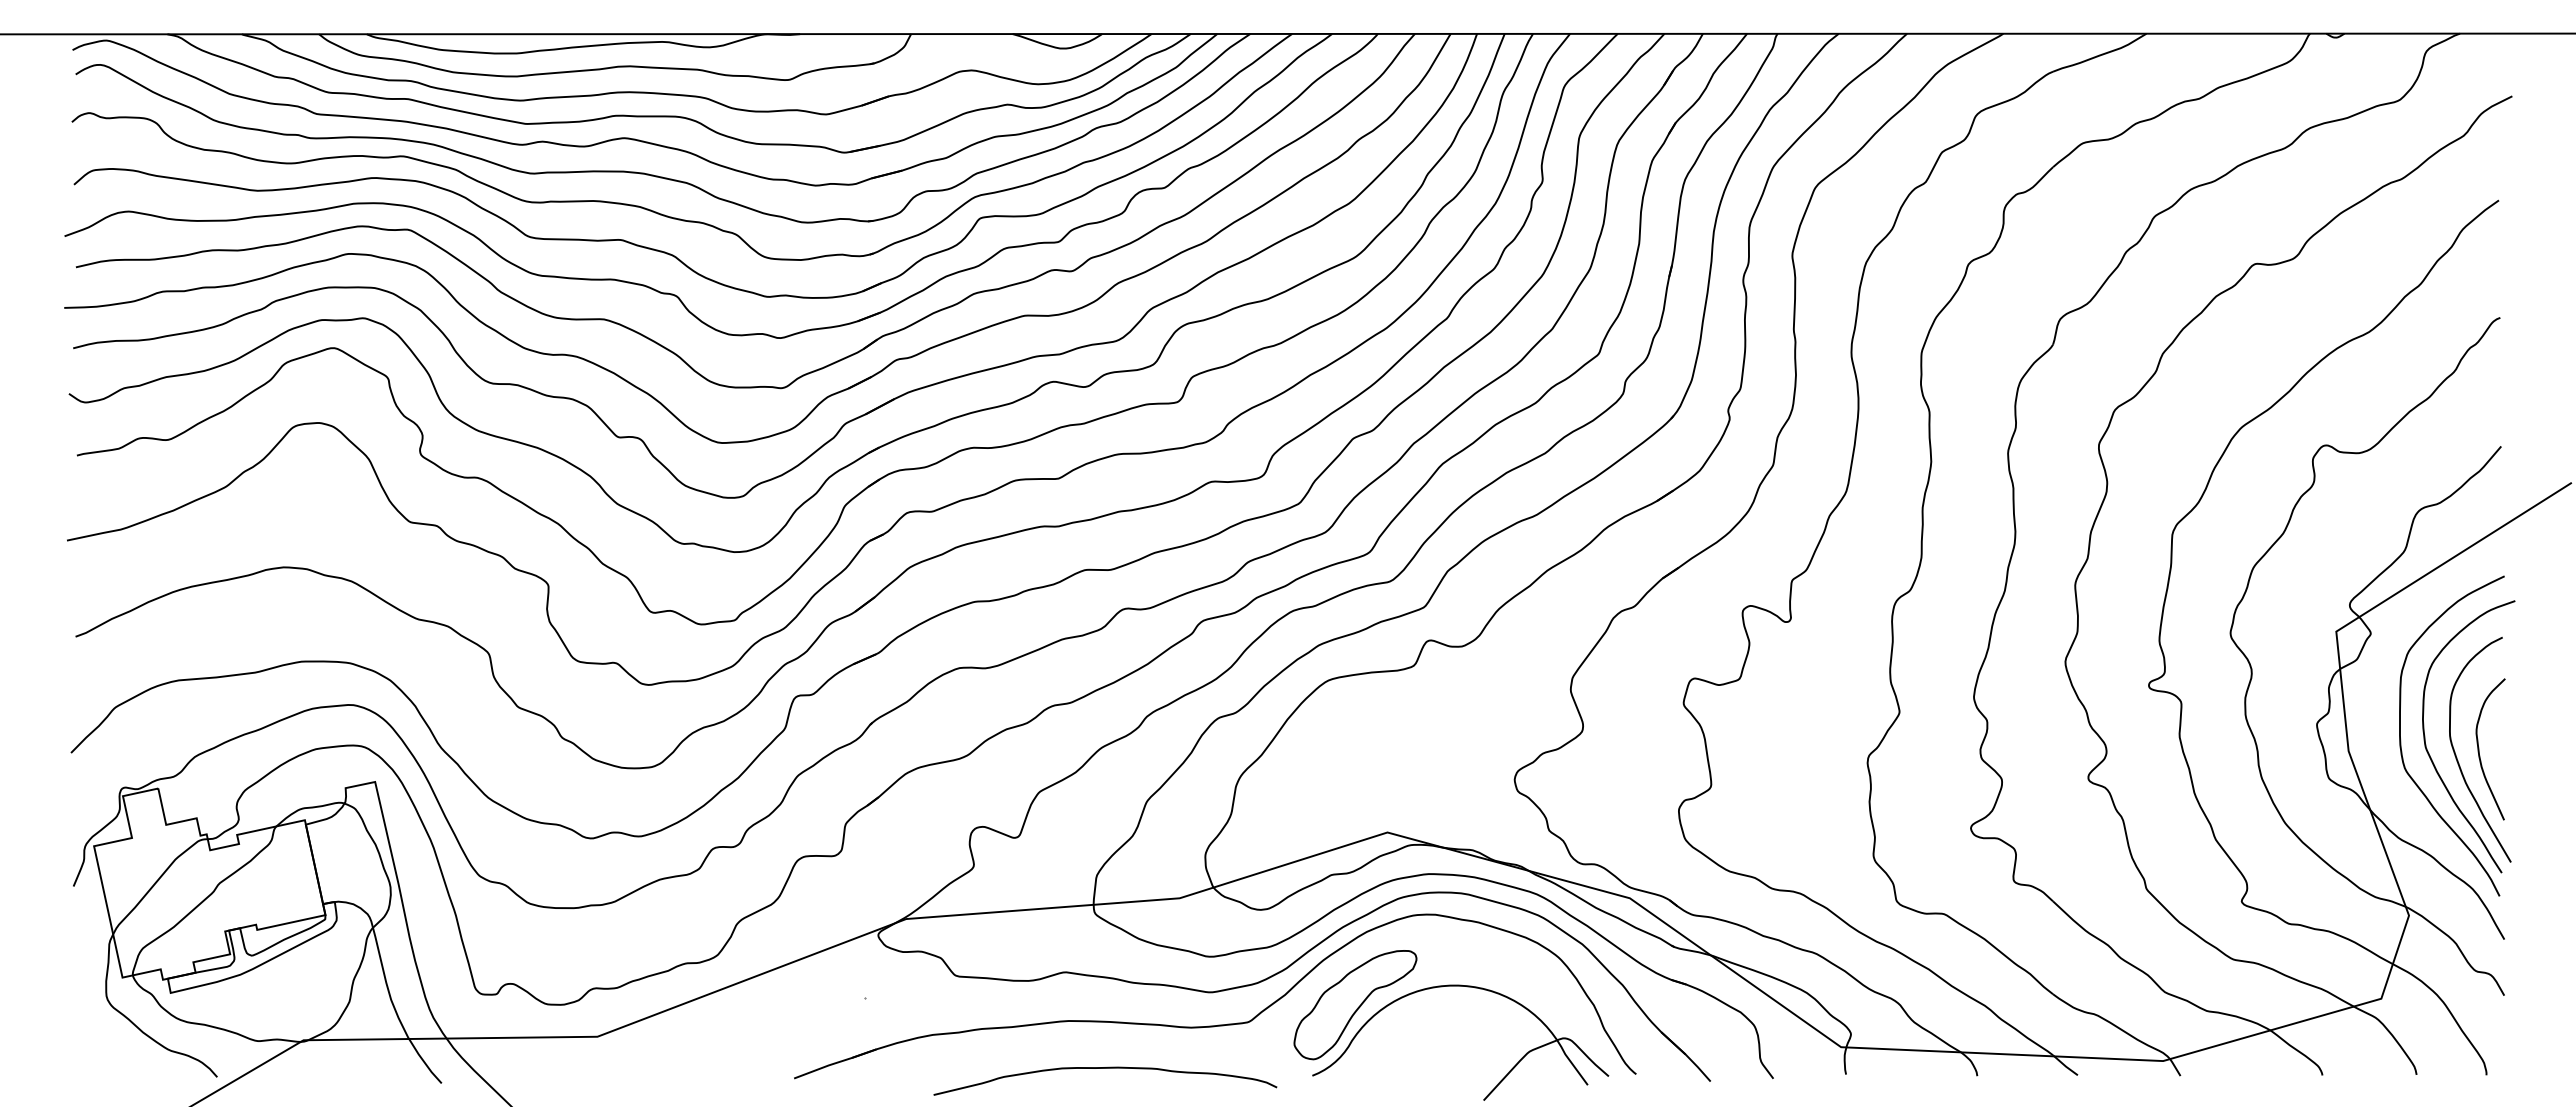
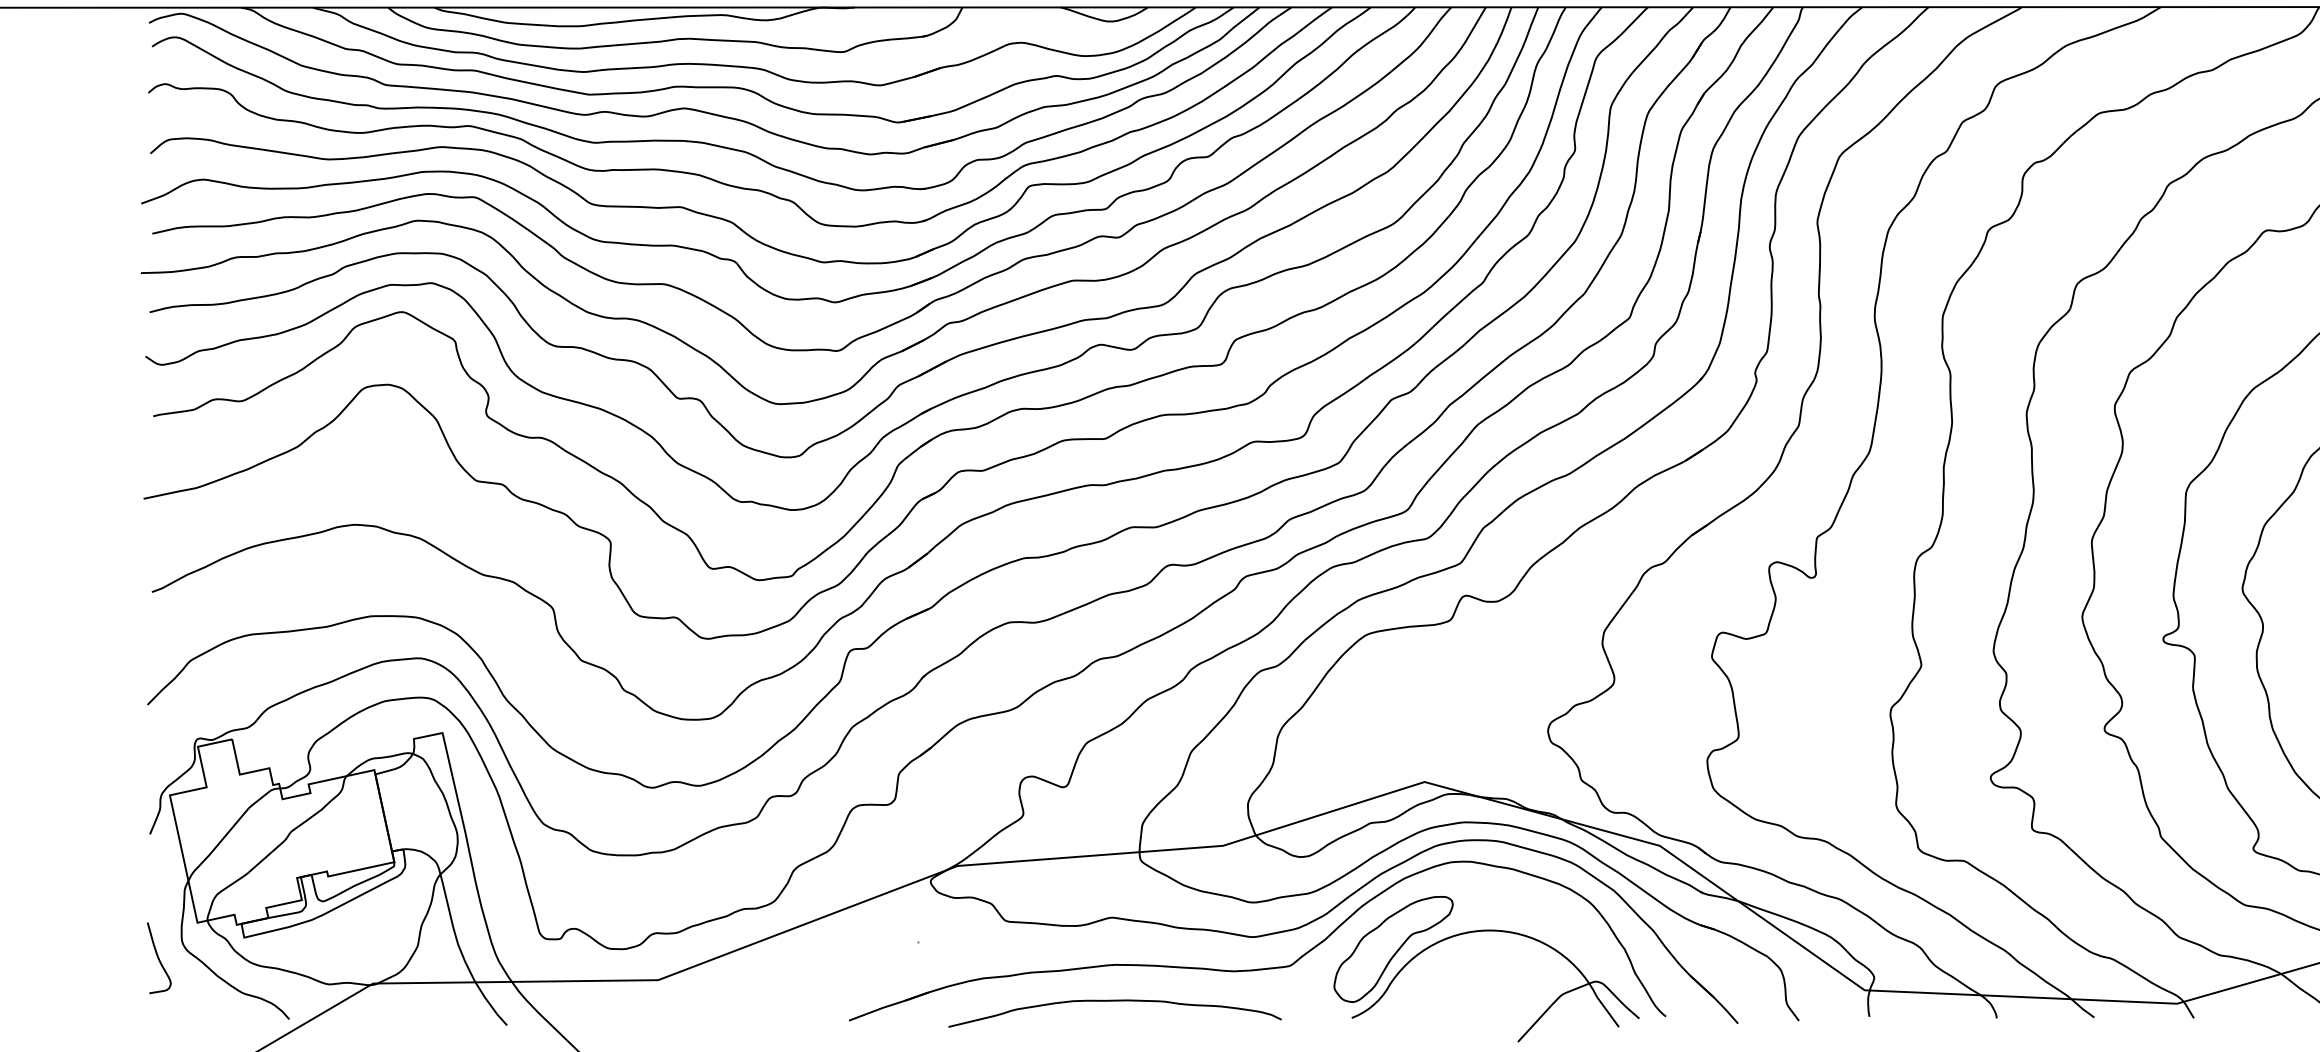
curve: (82, 1014) -> (158, 958), added
curve: (1105, 1068) -> (1115, 1001), moved

